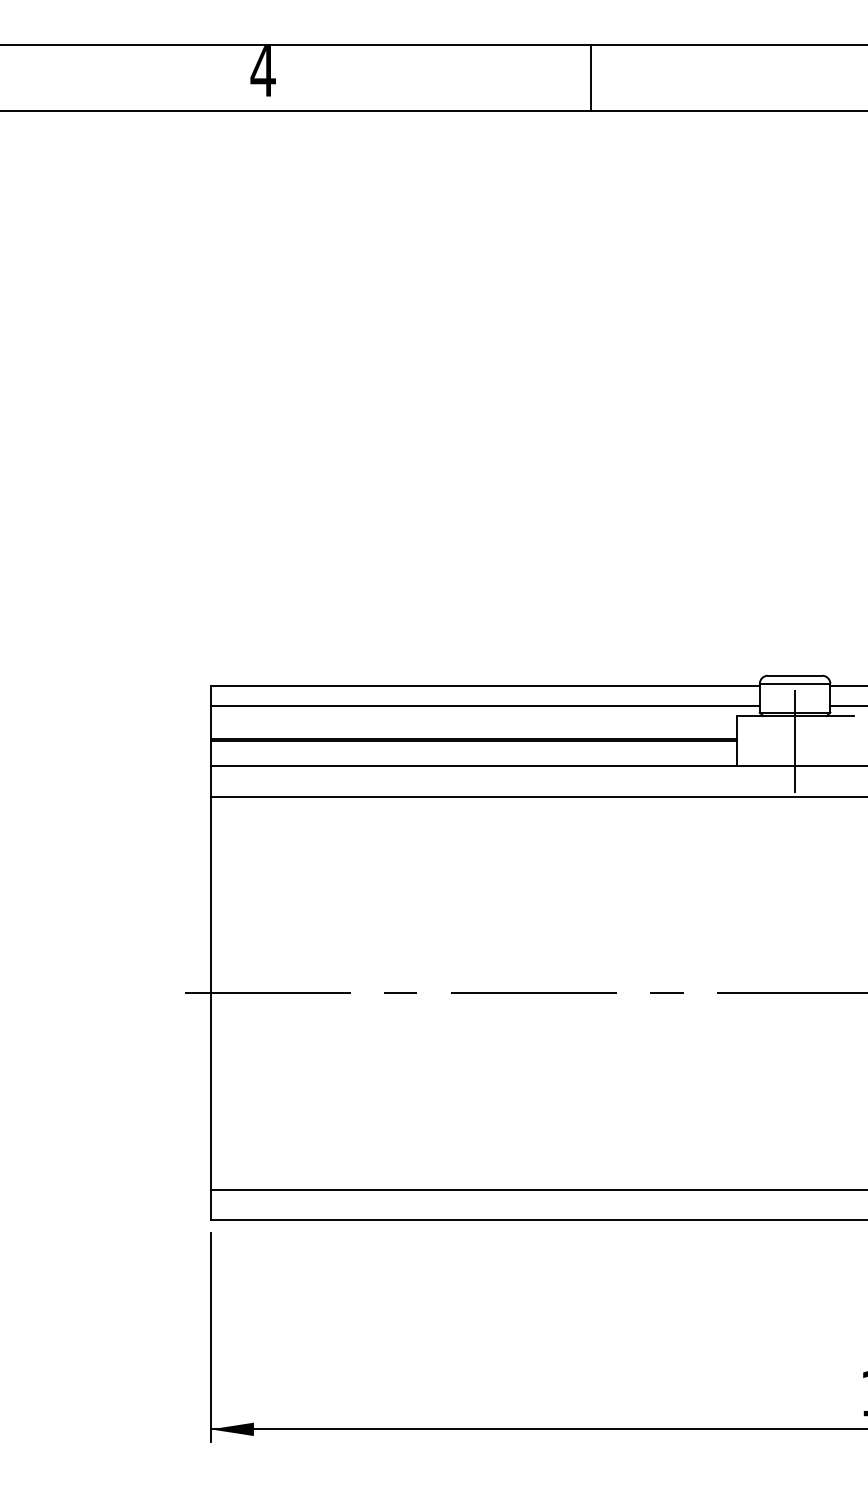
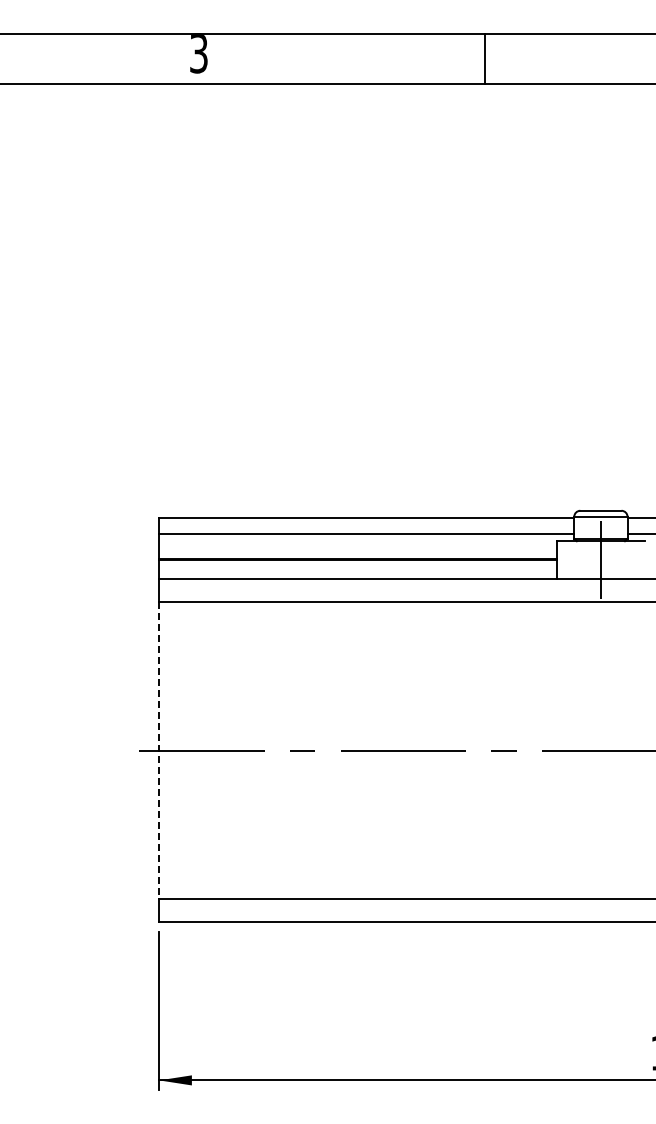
text: (262, 72) -> (198, 54), 4 -> 3
line: (590, 77) -> (484, 58), moved
line: (211, 994) -> (159, 751), solid -> dashed

